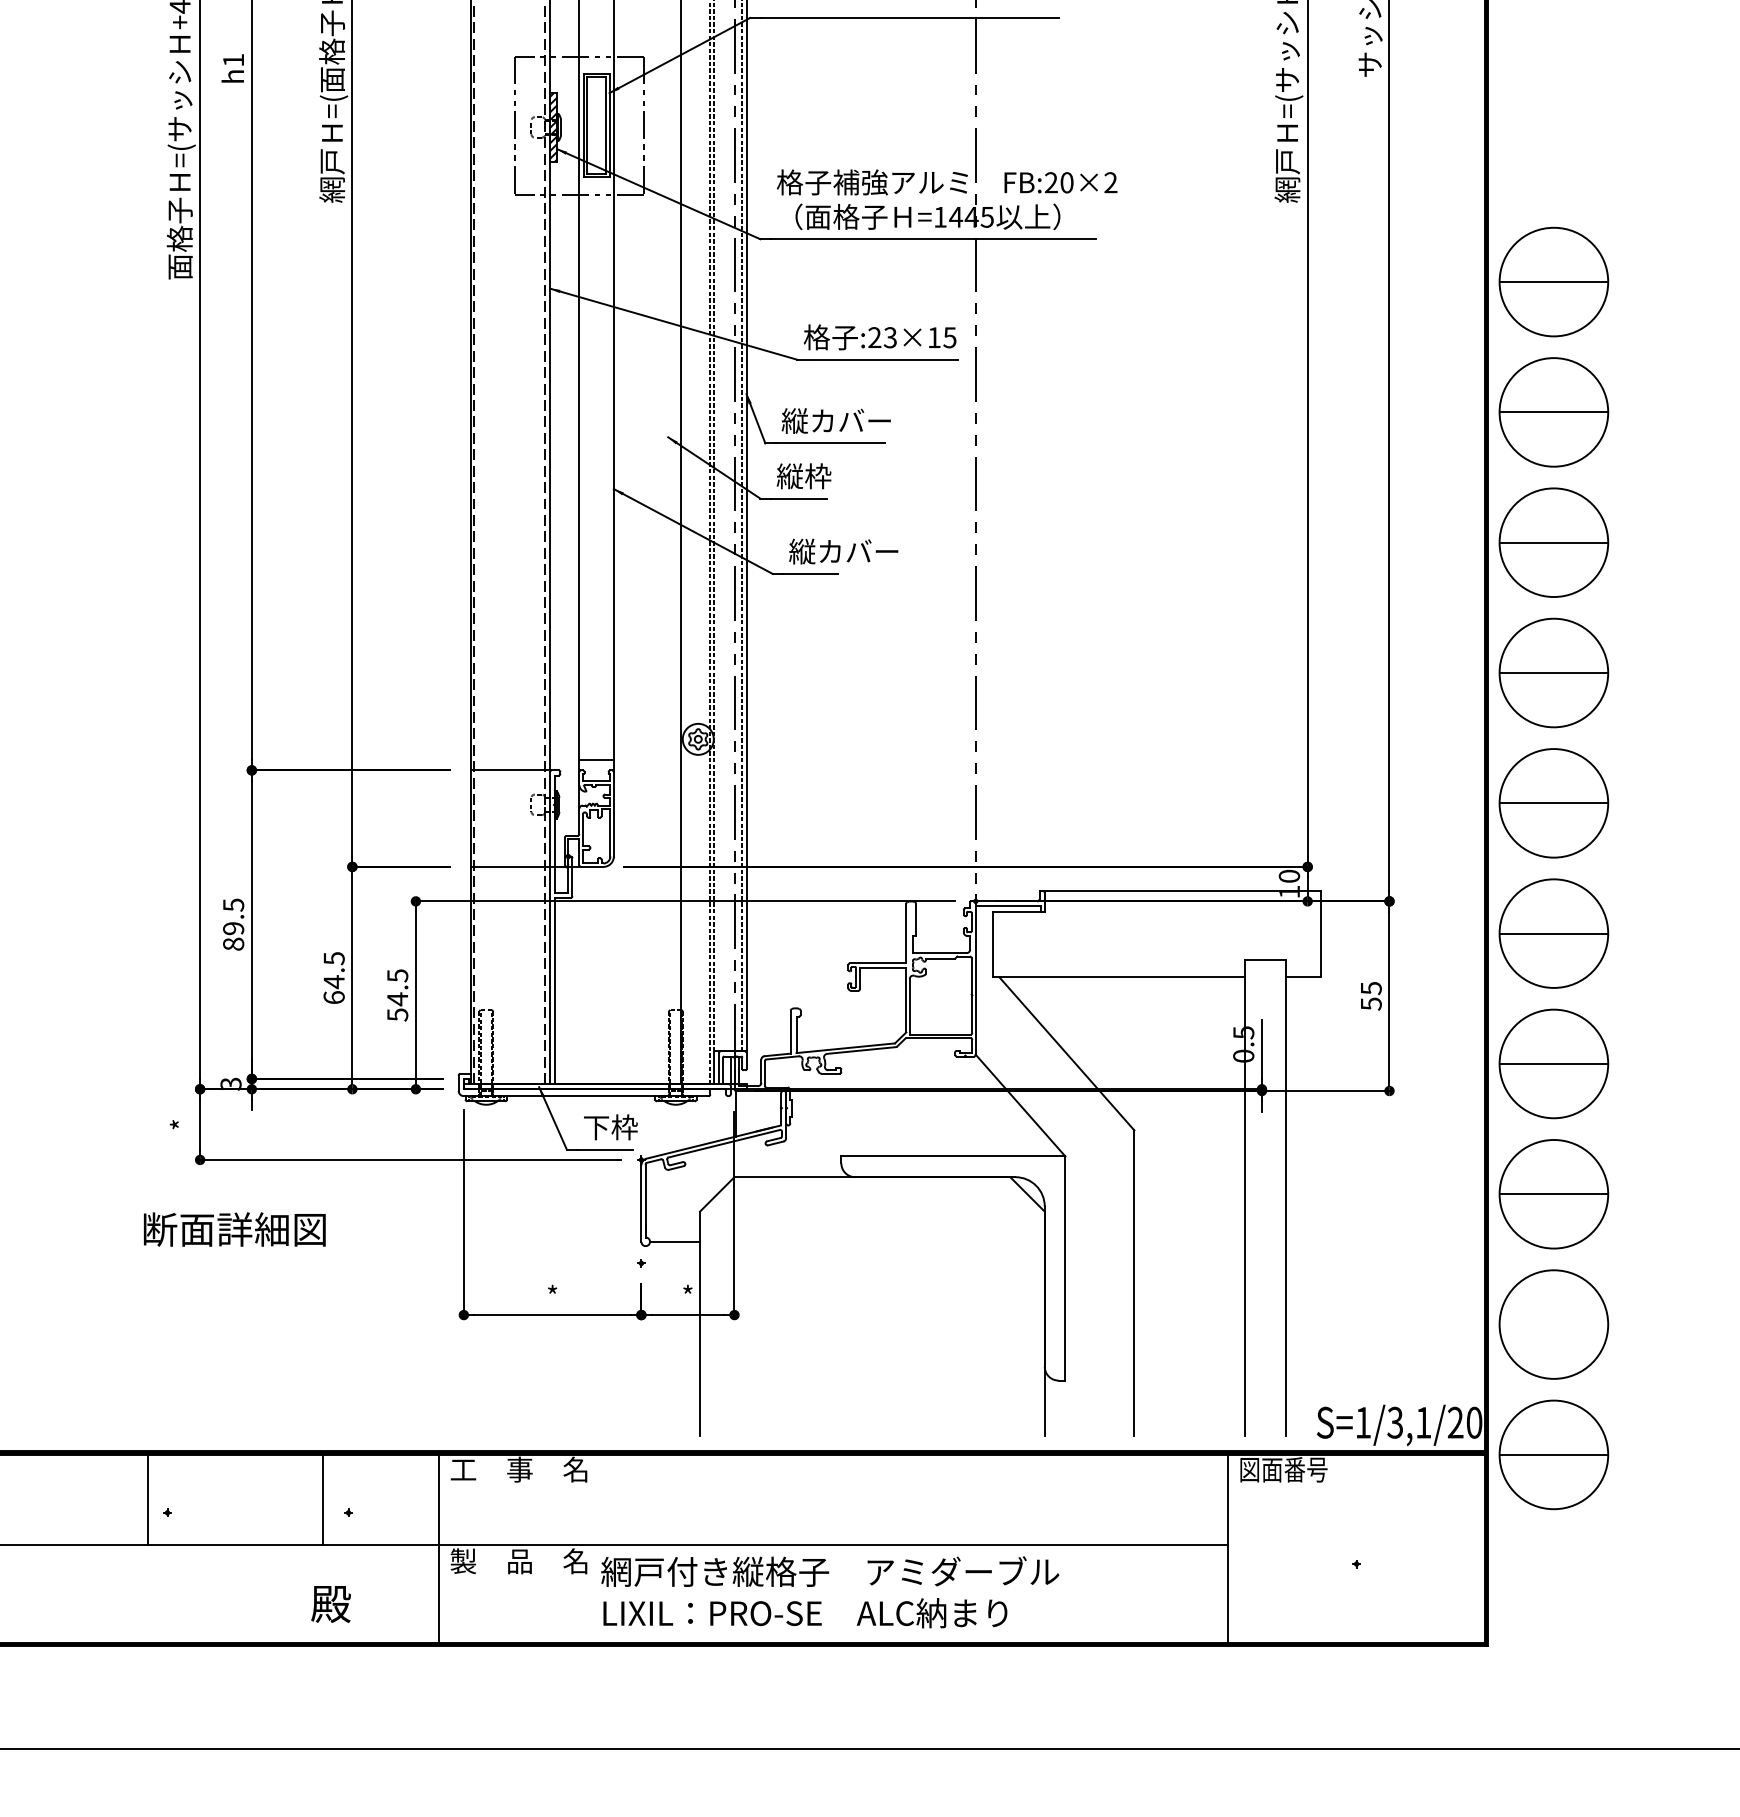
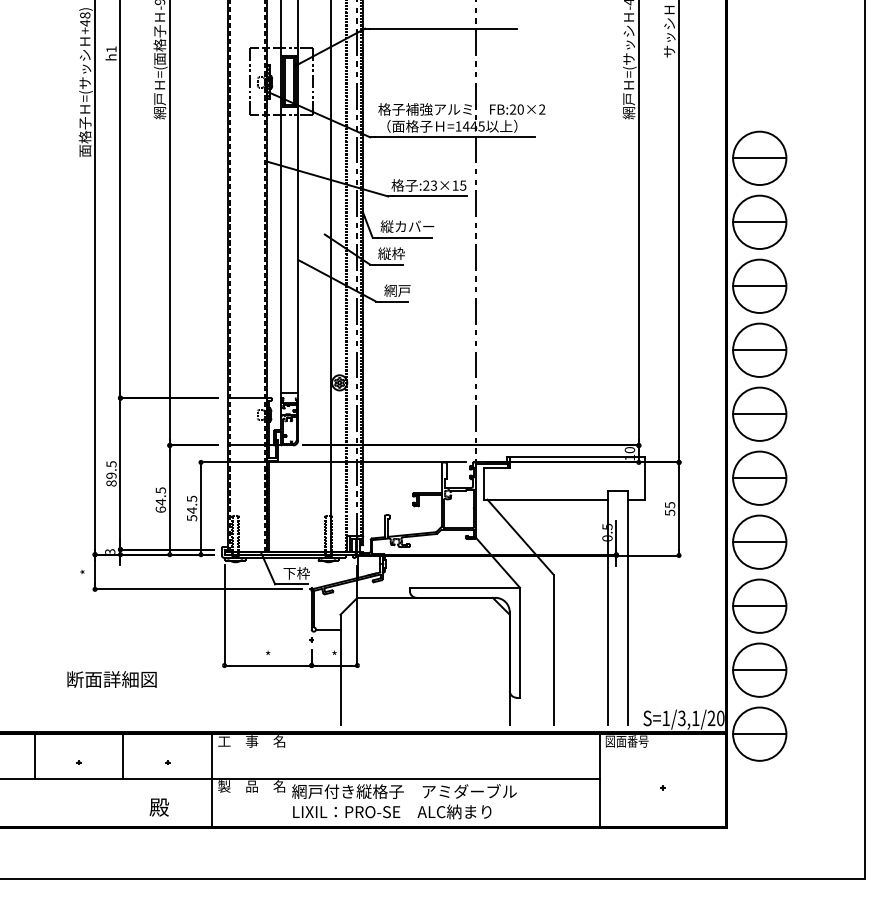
text: (842, 551) -> (410, 290), 縦カバー -> 網戸
text: (233, 1229) -> (111, 679), moved
line: (1553, 1325) -> (759, 670), added
line: (148, 1500) -> (34, 756), moved
line: (323, 1500) -> (123, 756), moved

